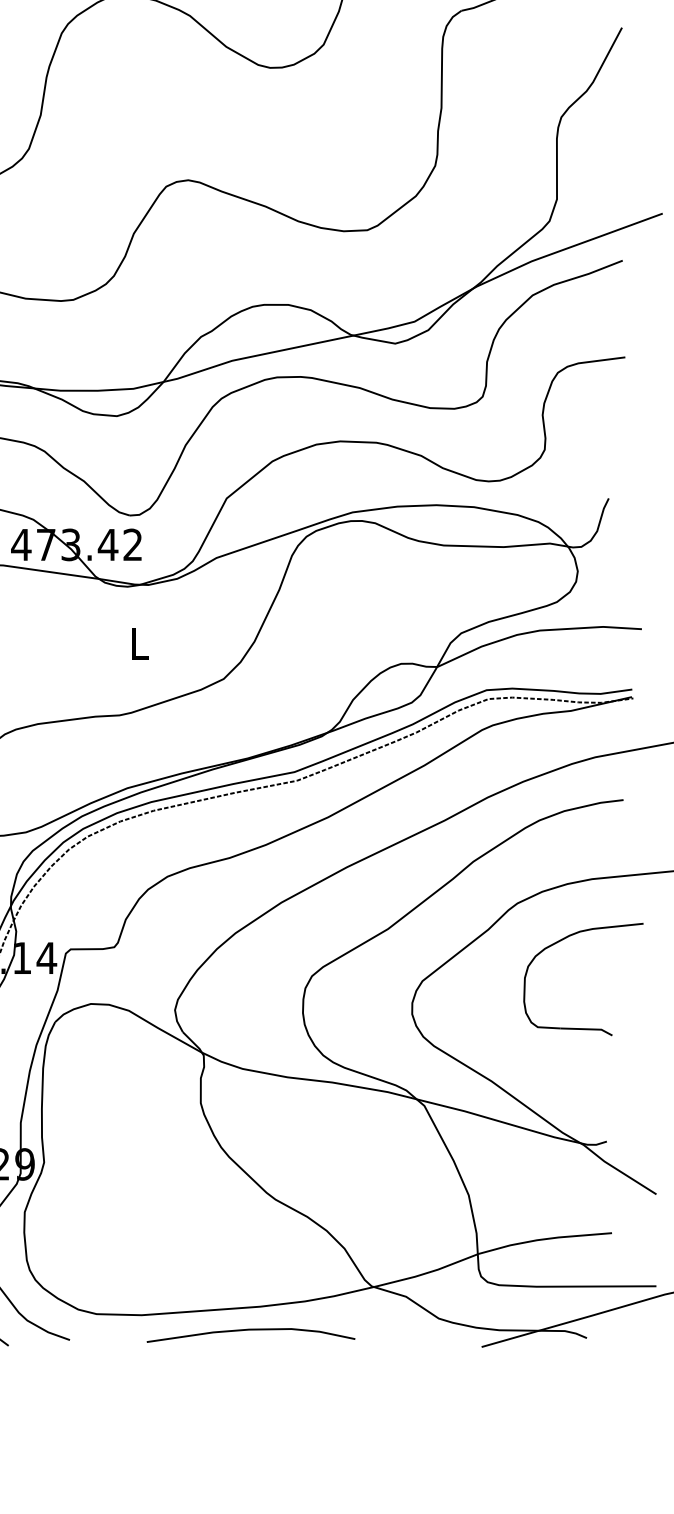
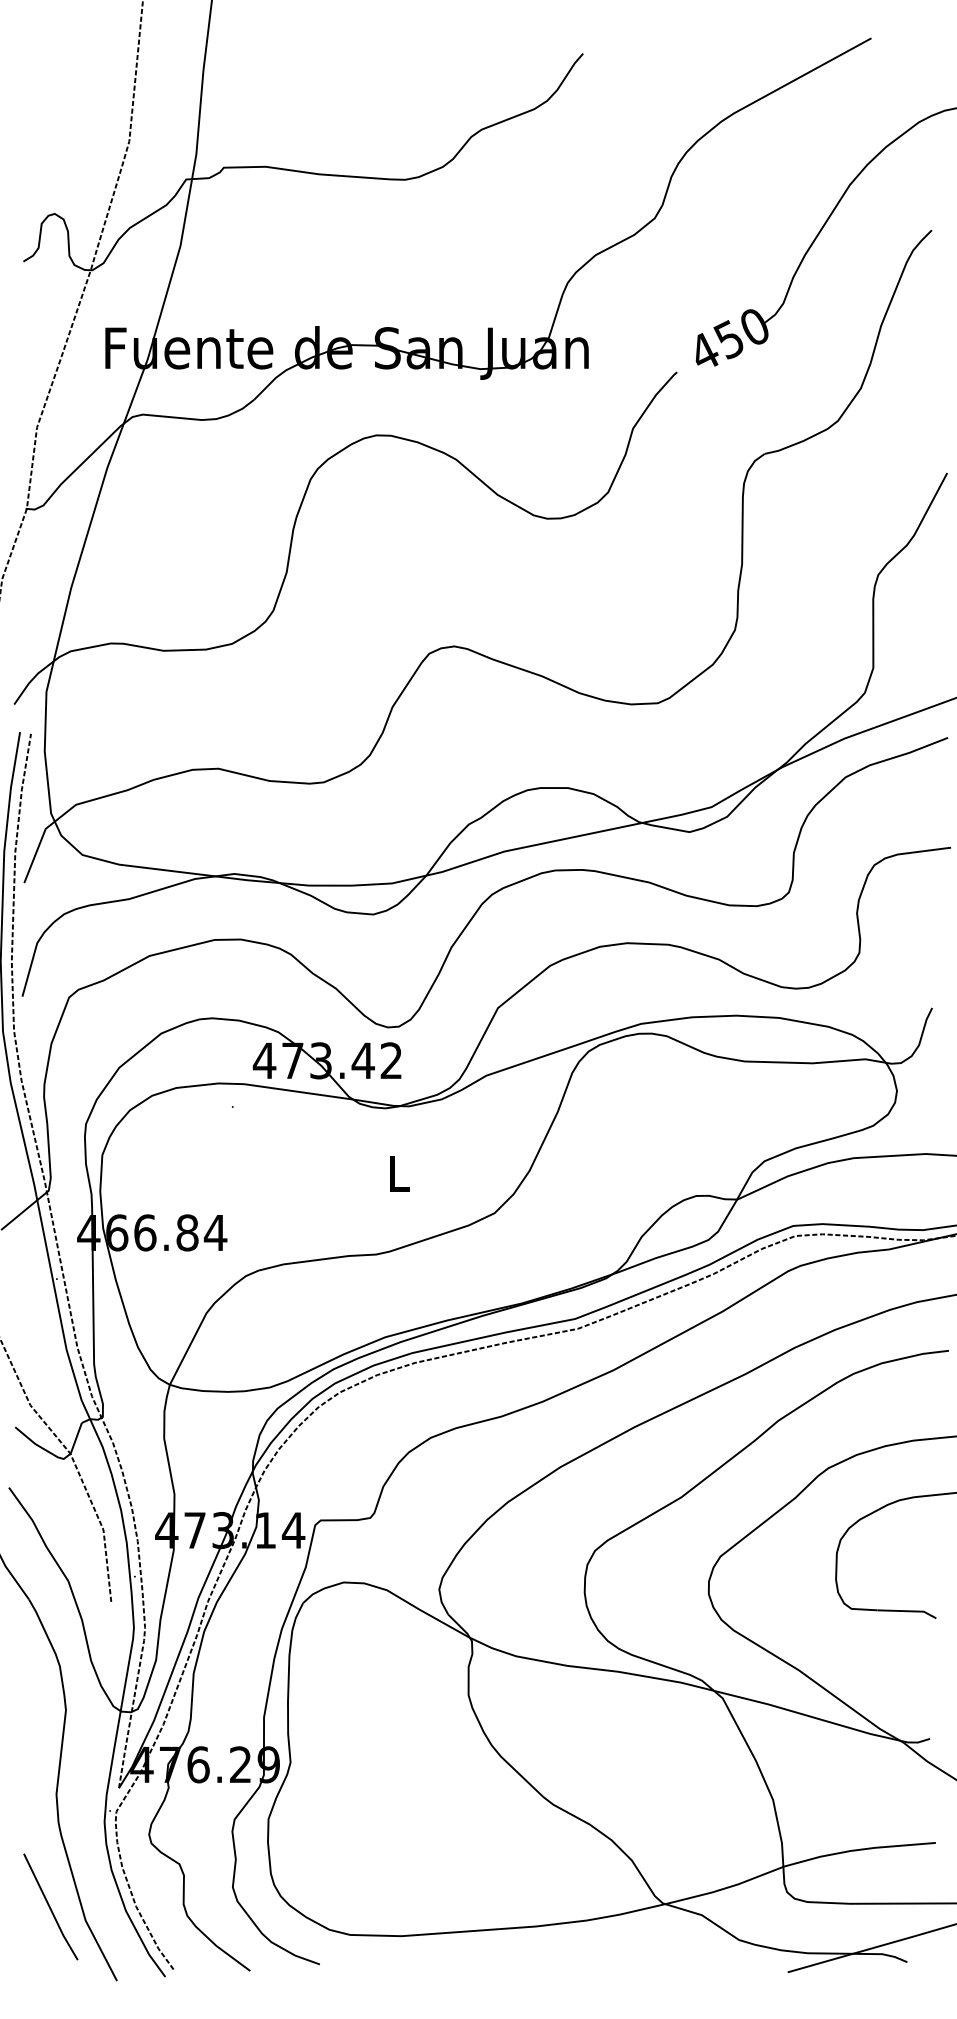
curve: (250, 1330) -> (525, 1953), removed

